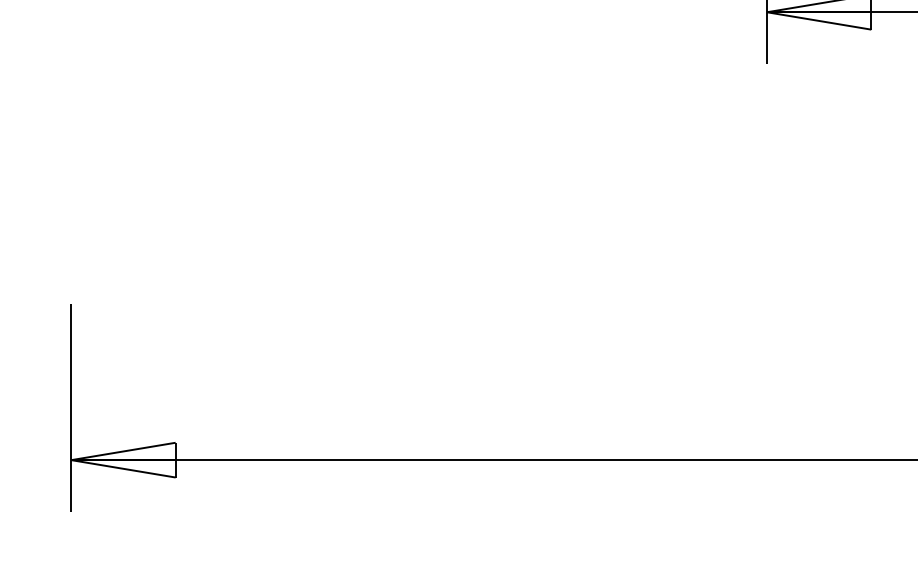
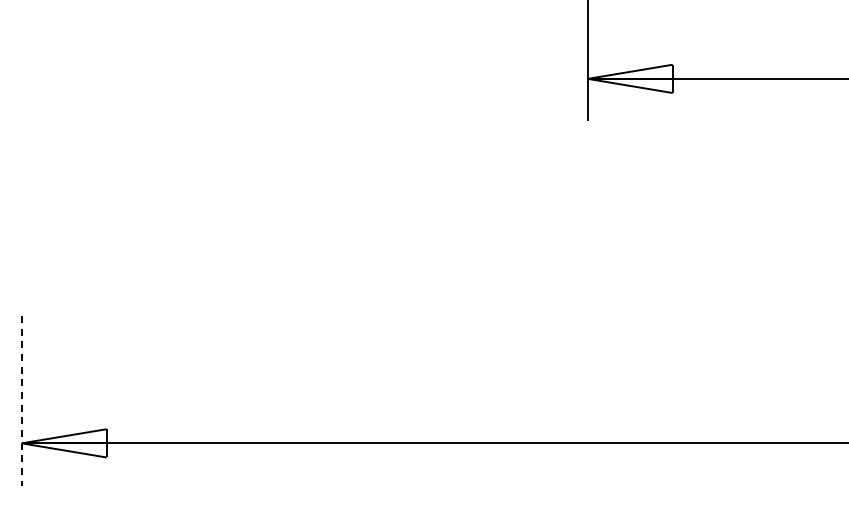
line: (70, 407) -> (21, 400), solid -> dashed

